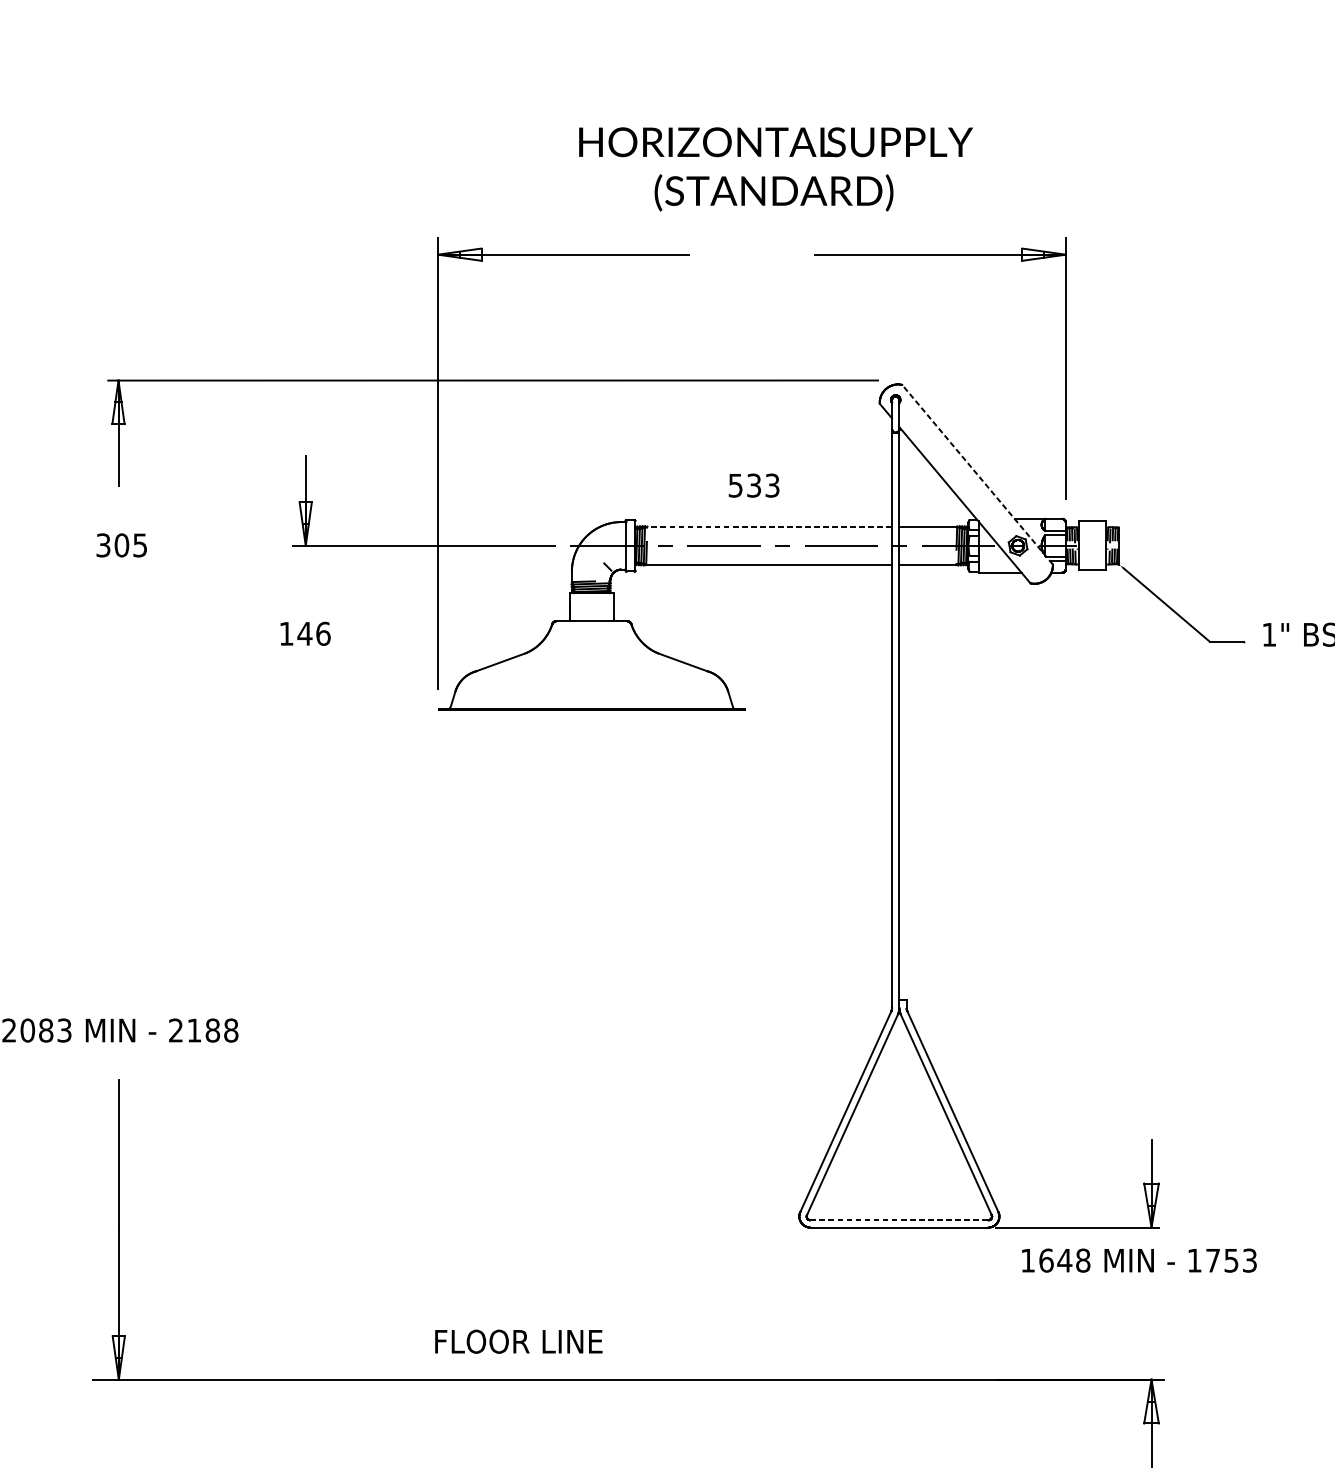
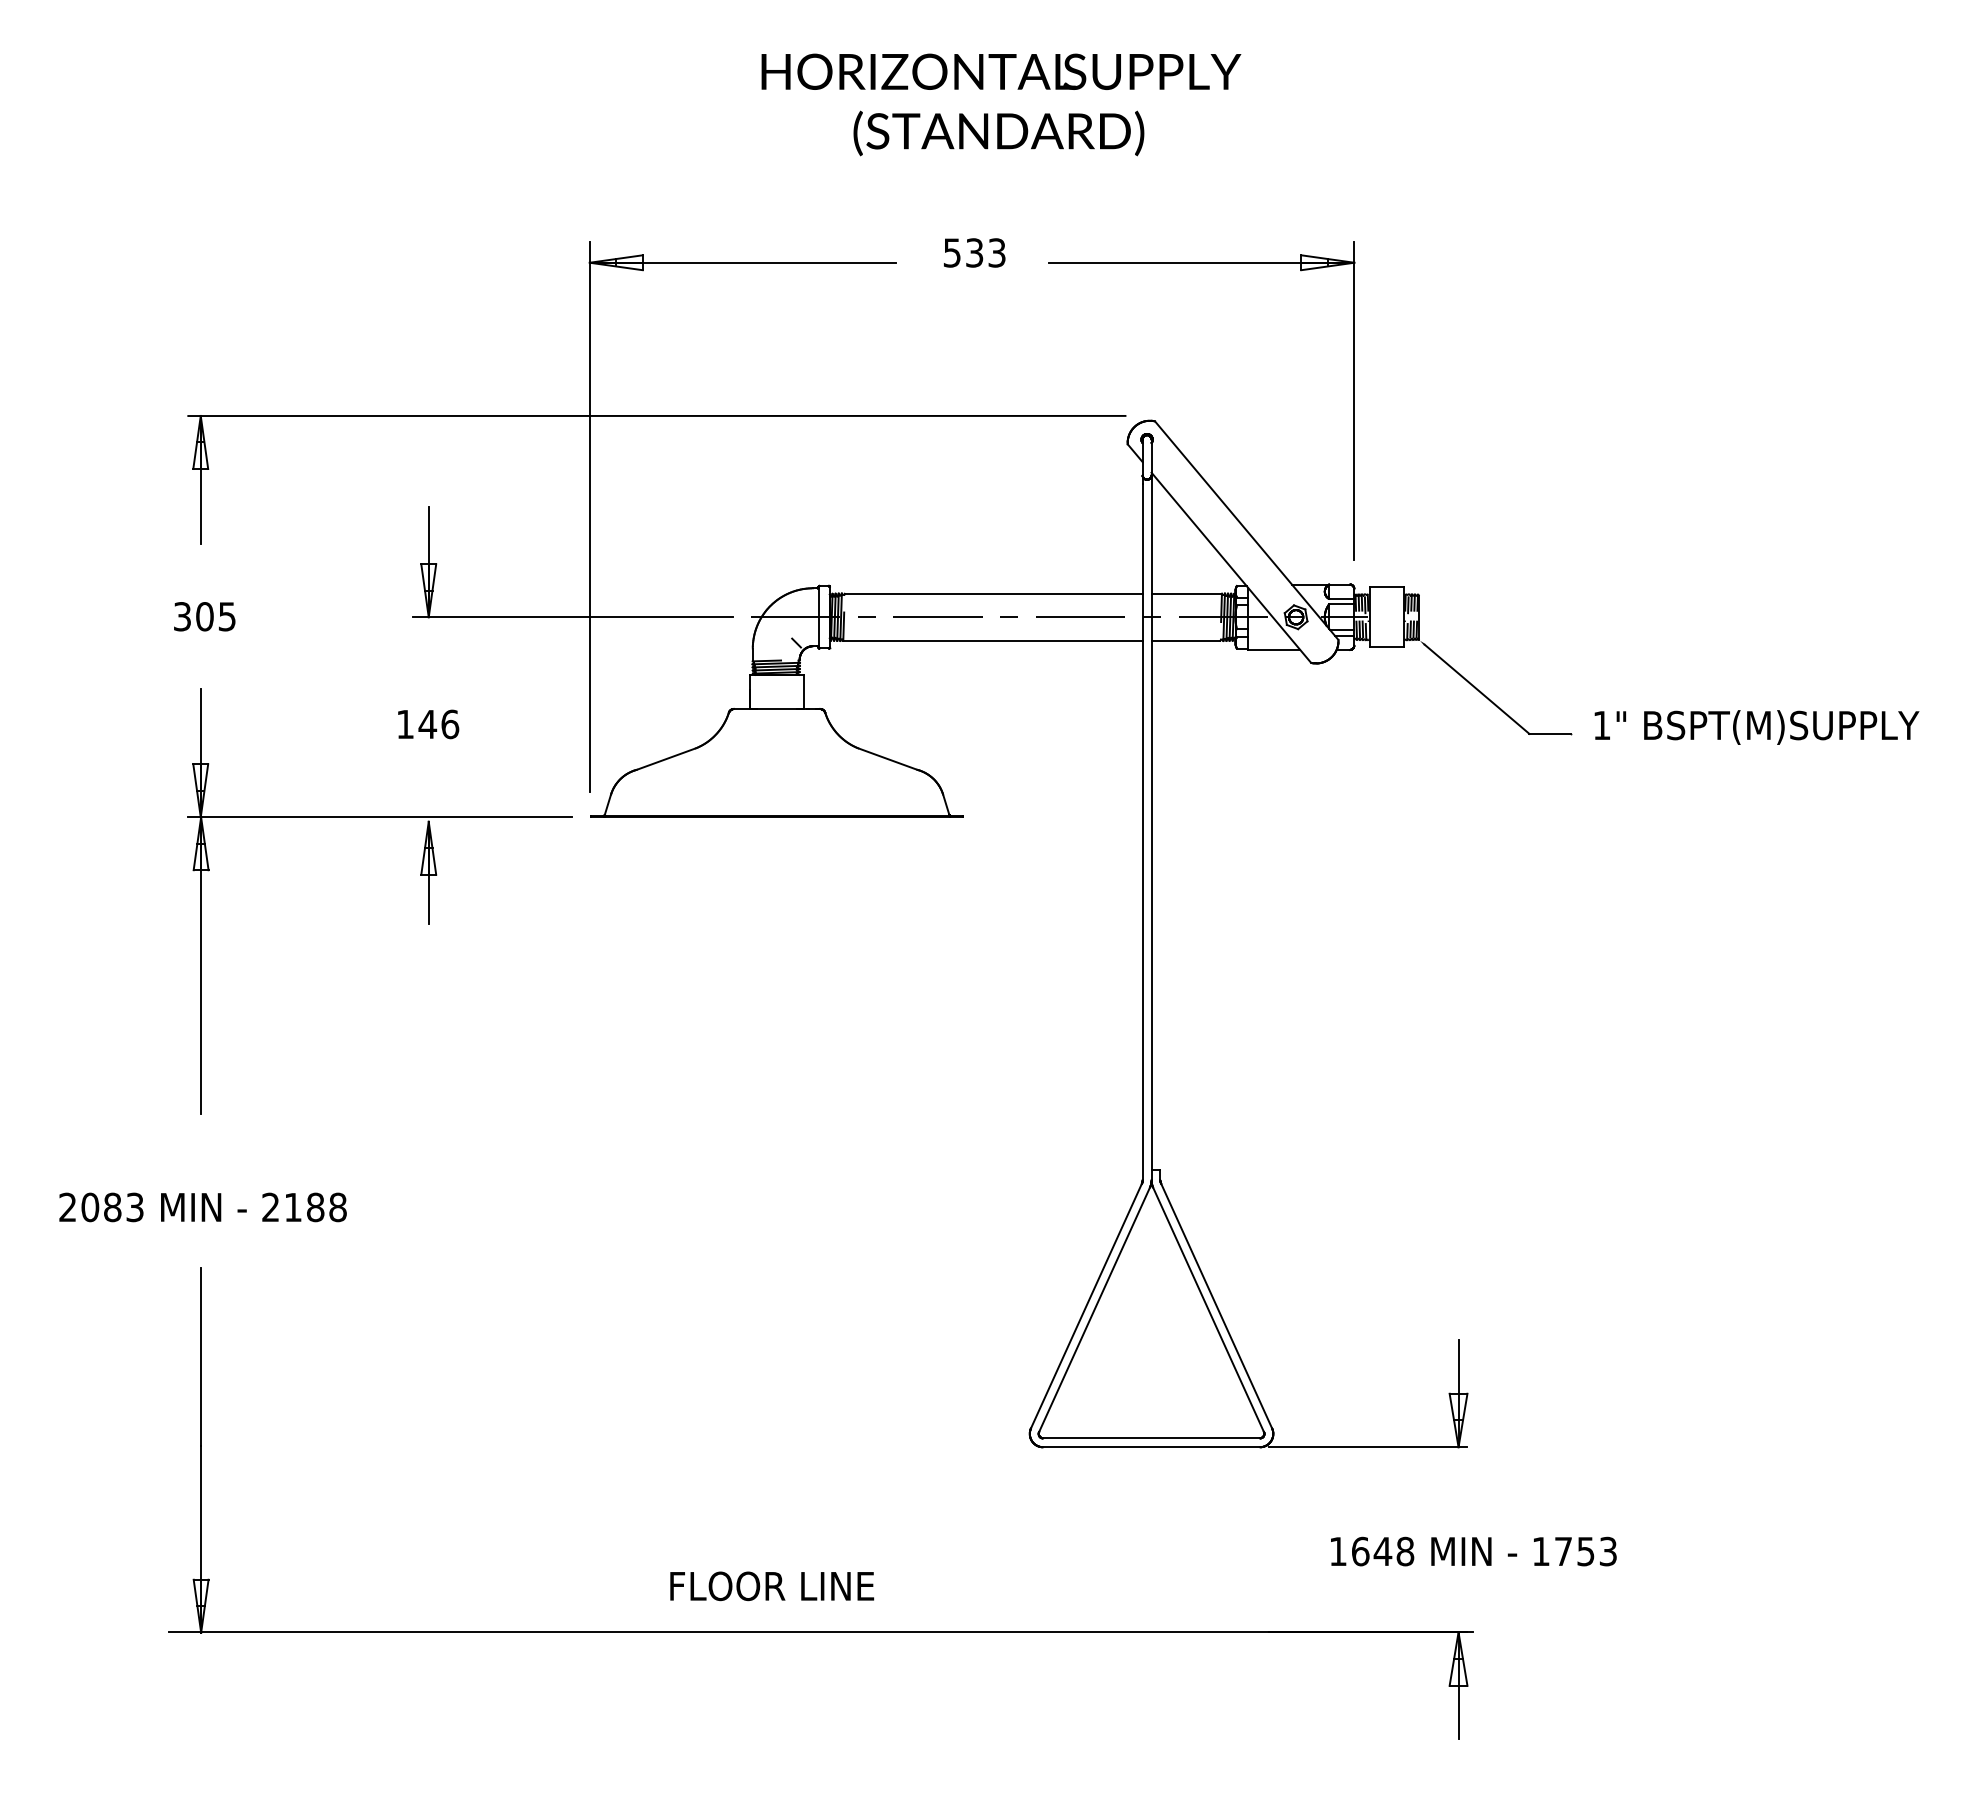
text: (776, 169) -> (1001, 104), moved
line: (977, 474) -> (1246, 530), dashed -> solid
text: (753, 485) -> (974, 252), moved
line: (769, 526) -> (993, 593), dashed -> solid
part: (298, 757) -> (420, 875), added
line: (900, 1220) -> (1152, 1438), dashed -> solid
text: (1139, 1260) -> (1473, 1551), moved
text: (519, 1341) -> (772, 1586), moved

